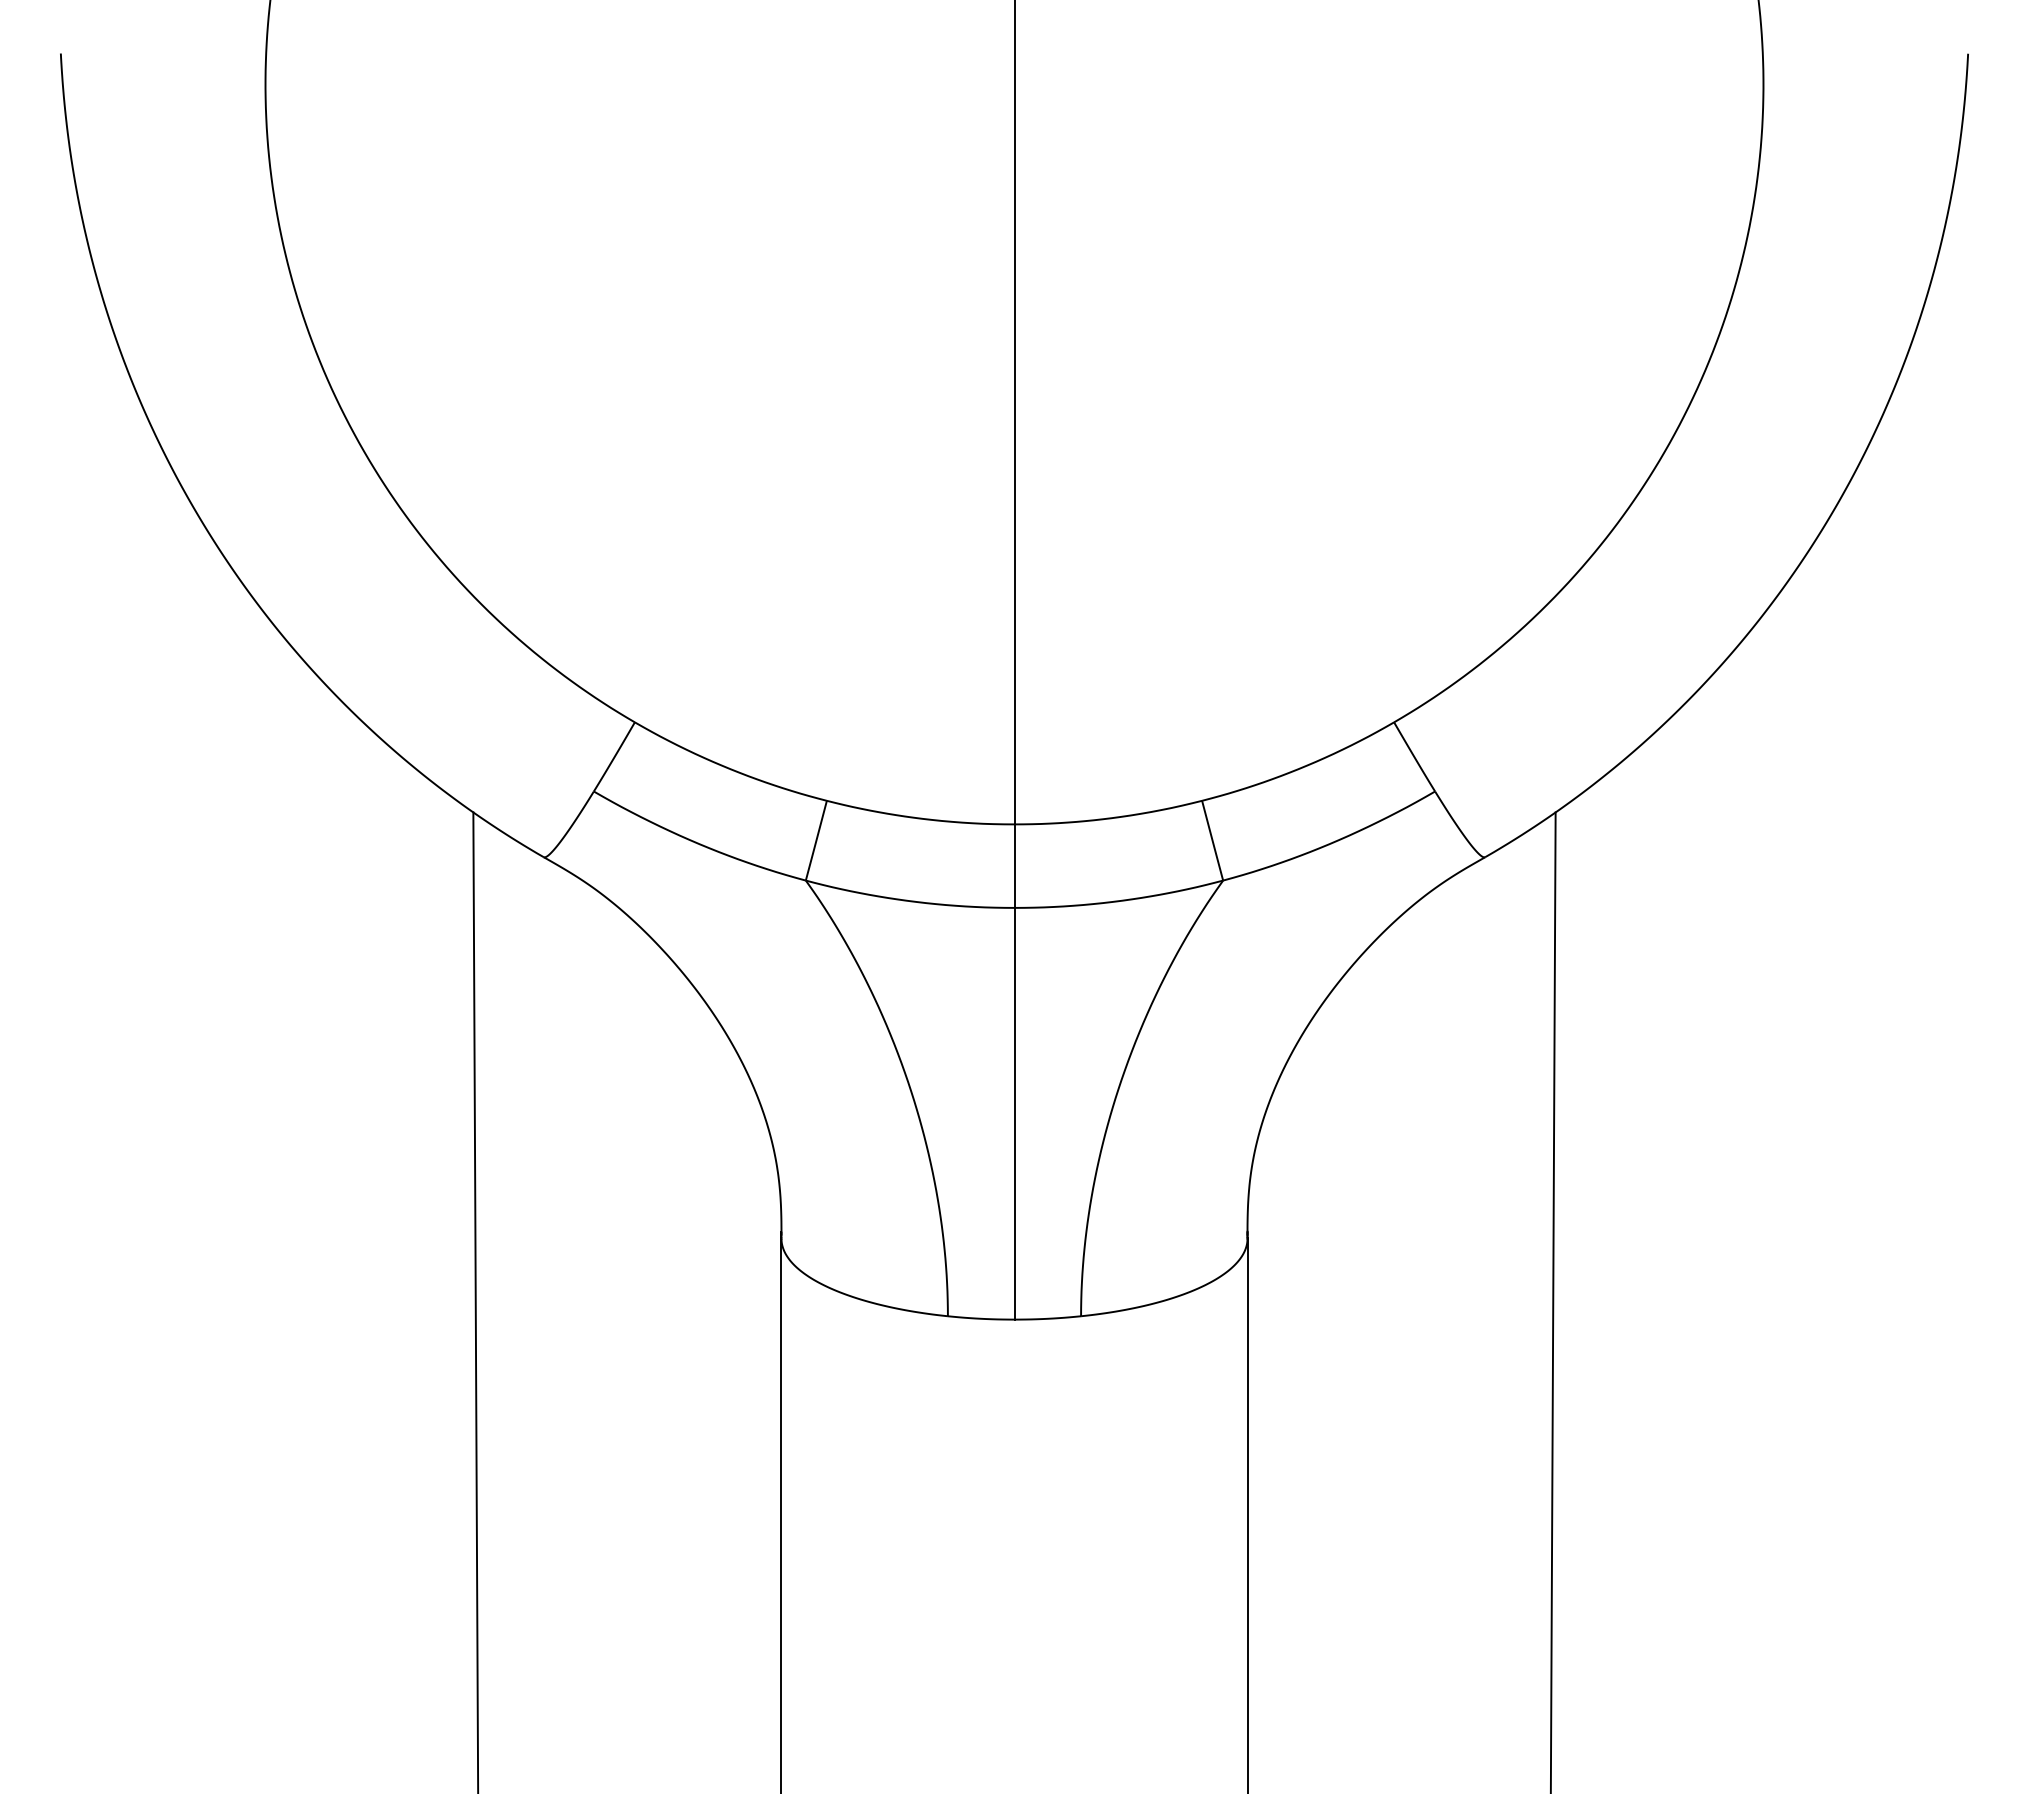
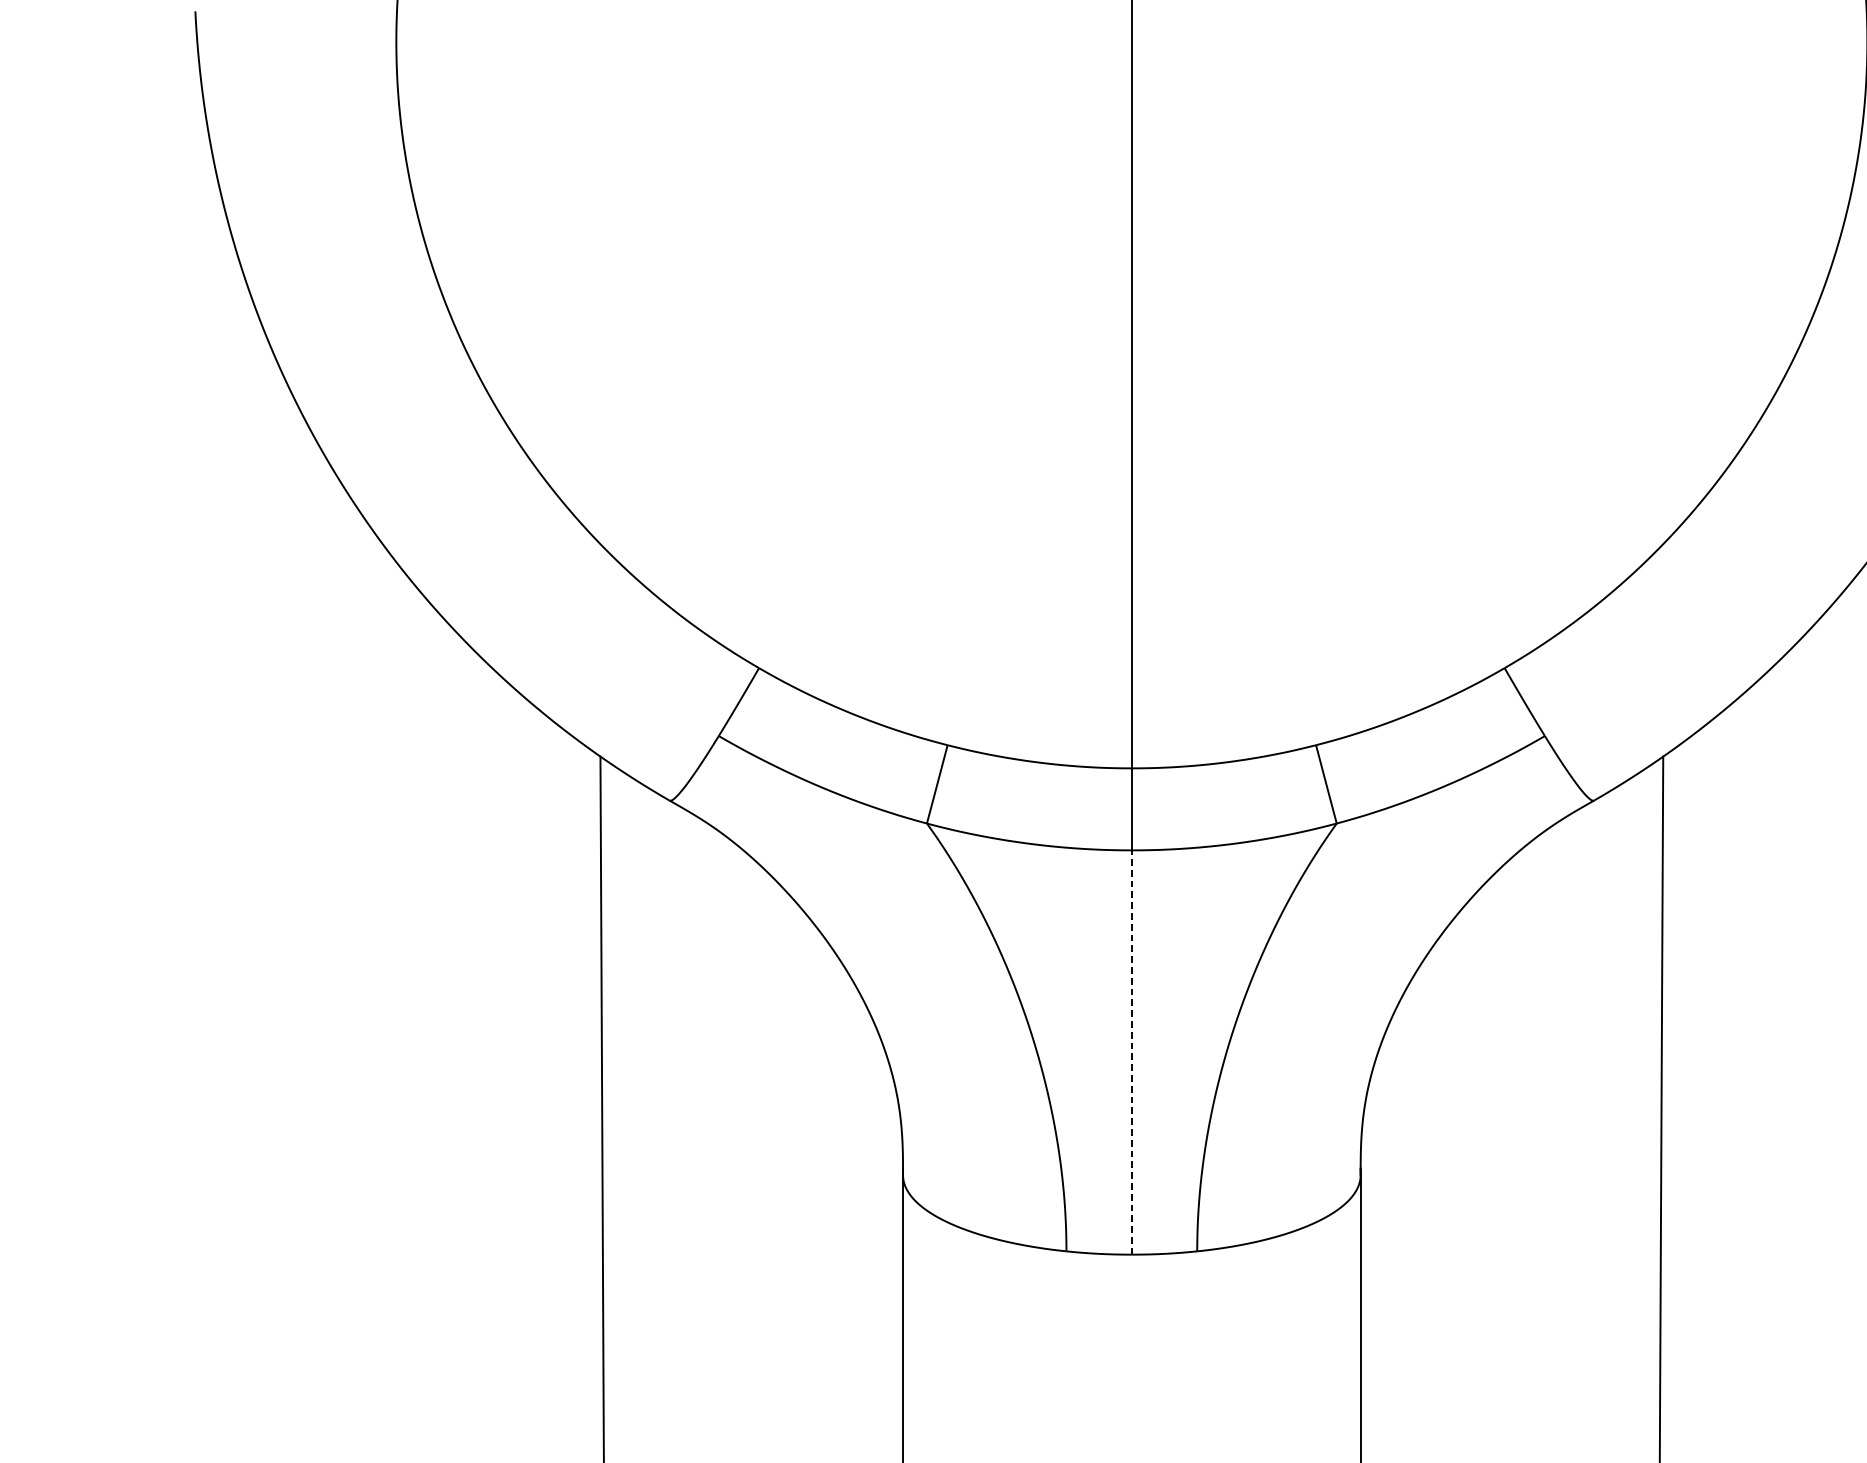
line: (1014, 1113) -> (1131, 1052), solid -> dashed

